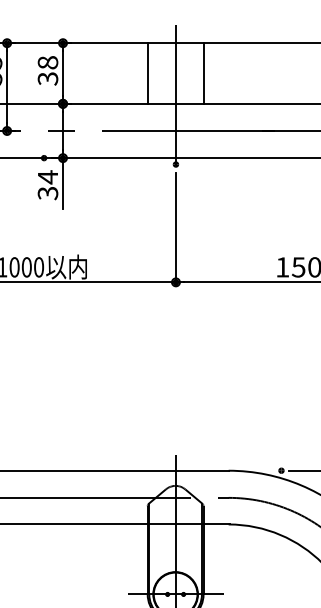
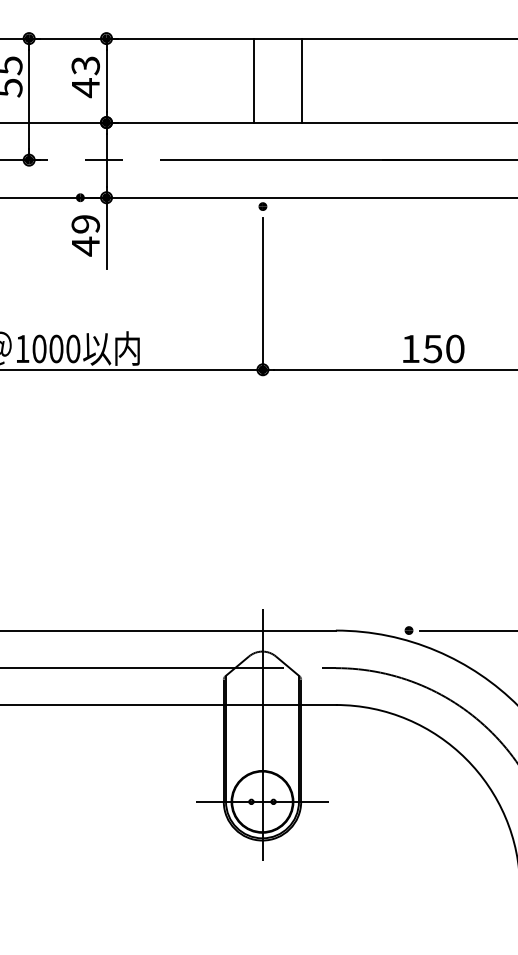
text: (47, 71) -> (85, 77), 38 -> 43
line: (148, 73) -> (254, 80), moved
line: (175, 94) -> (262, 109), removed
text: (47, 185) -> (85, 235), 34 -> 49

